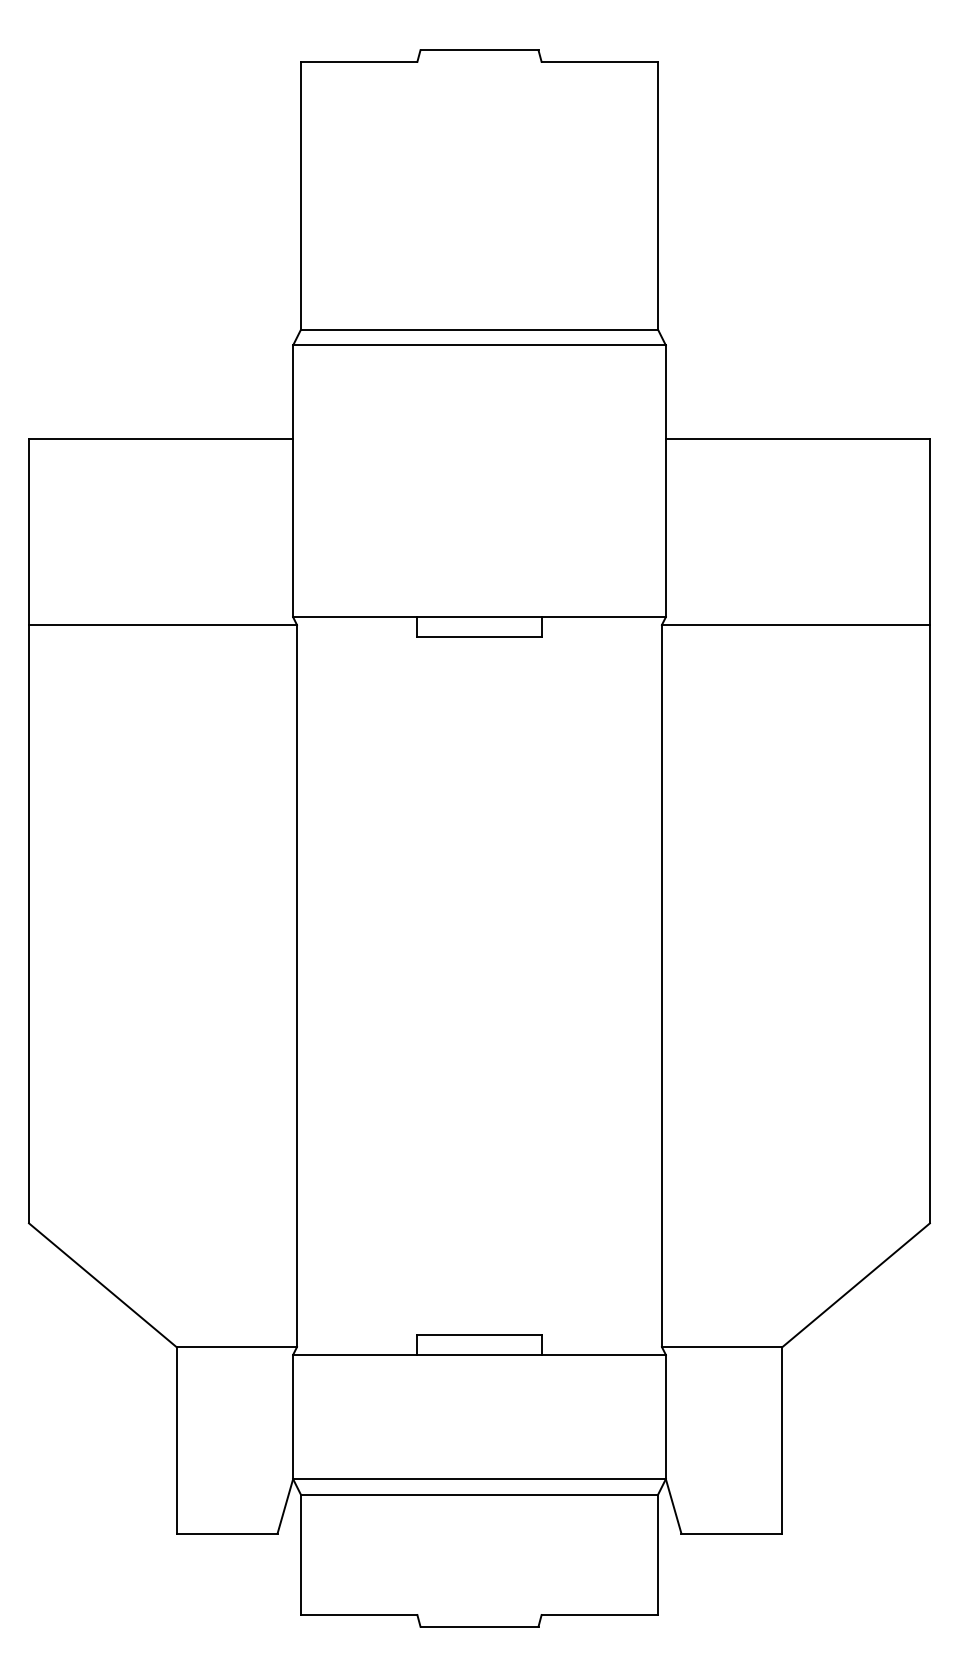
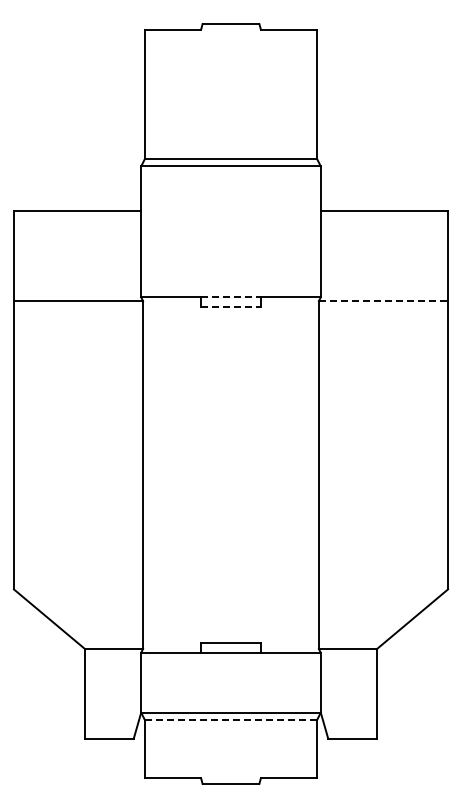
line: (480, 617) -> (231, 297), solid -> dashed
line: (796, 625) -> (383, 301), solid -> dashed
line: (480, 636) -> (231, 306), solid -> dashed
line: (480, 1495) -> (231, 720), solid -> dashed

